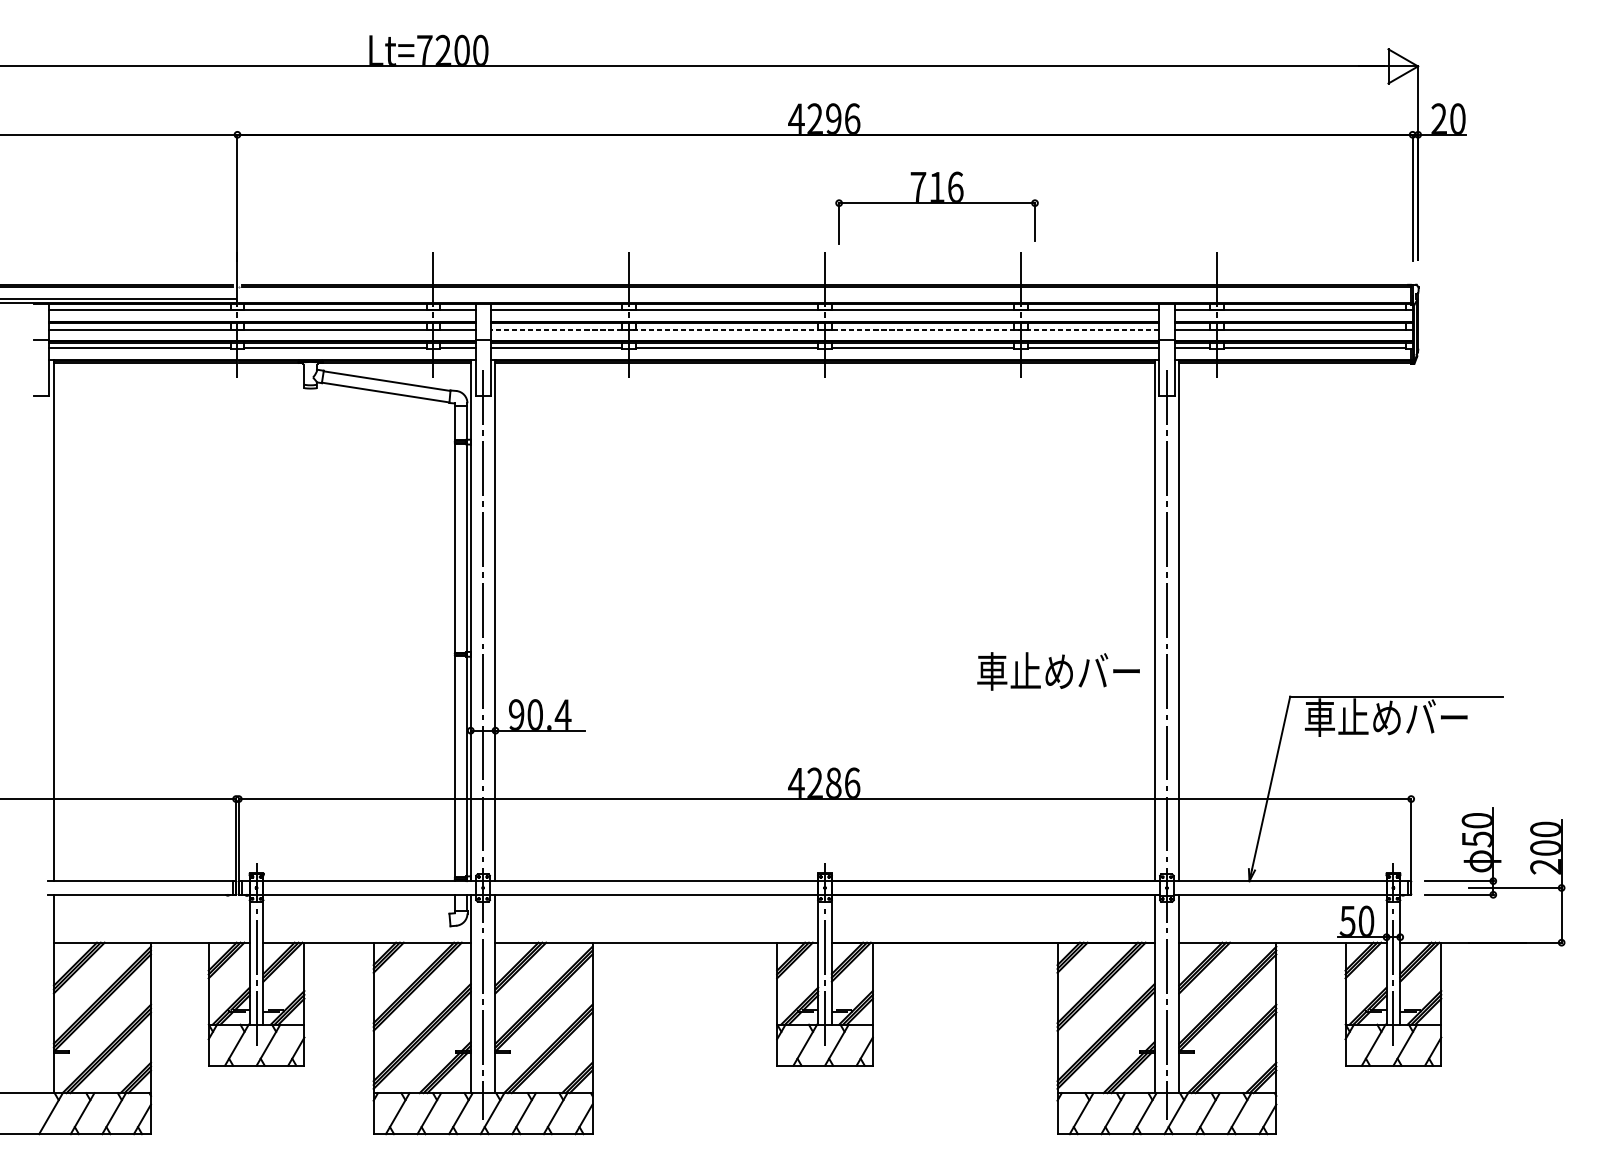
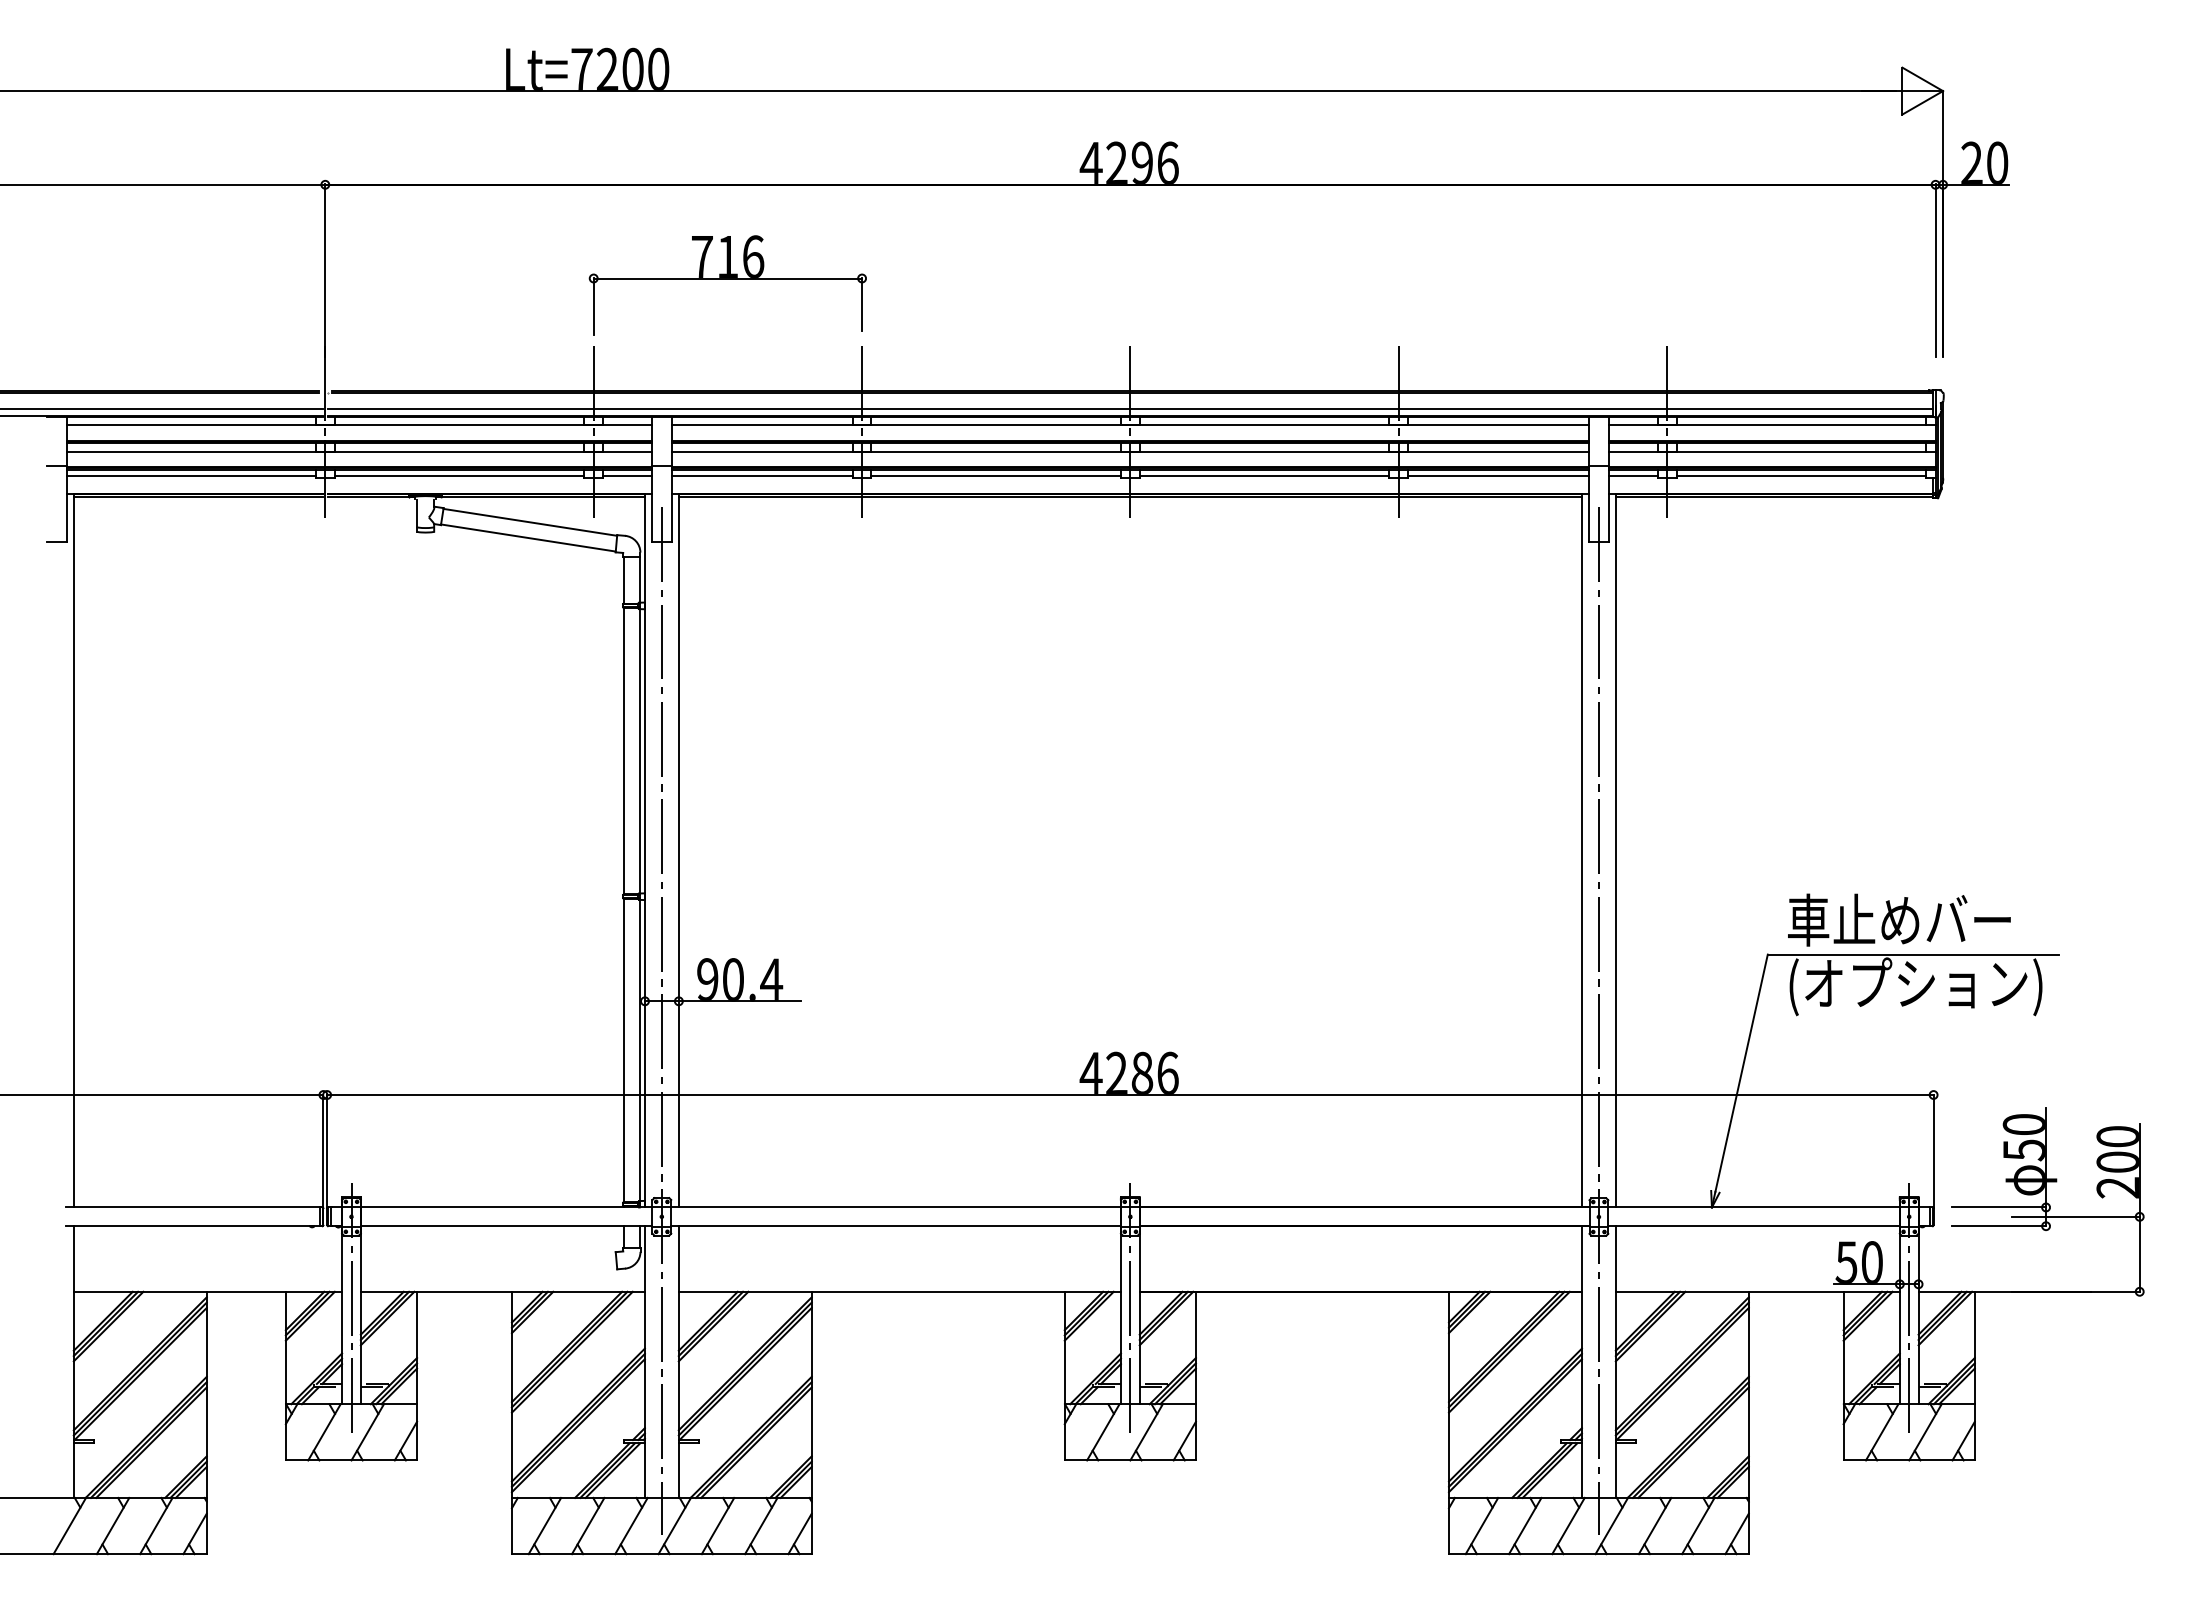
part: (936, 208) -> (727, 285), moved
line: (825, 298) -> (1130, 409), added
line: (824, 329) -> (1129, 451), dashed -> solid
text: (1058, 670) -> (1899, 919), moved
text: (1398, 719) -> (1915, 986), 車止めバー -> (オプション)

